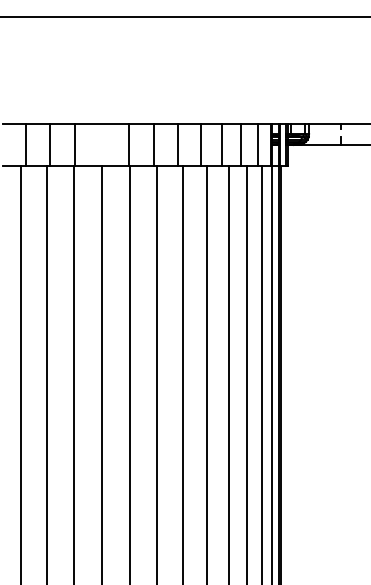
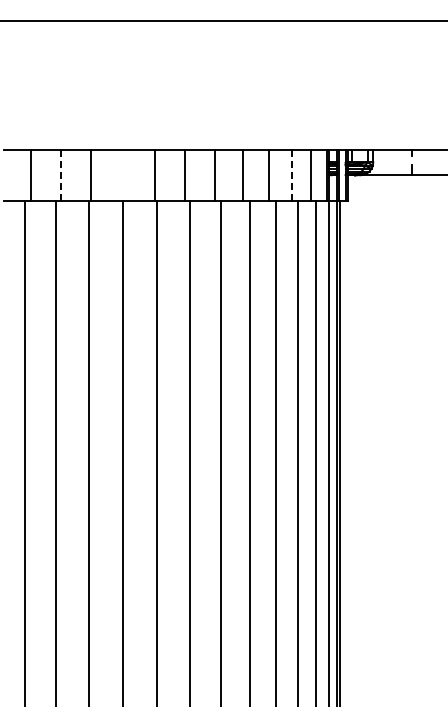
line: (50, 145) -> (60, 175), solid -> dashed
line: (241, 145) -> (291, 175), solid -> dashed

